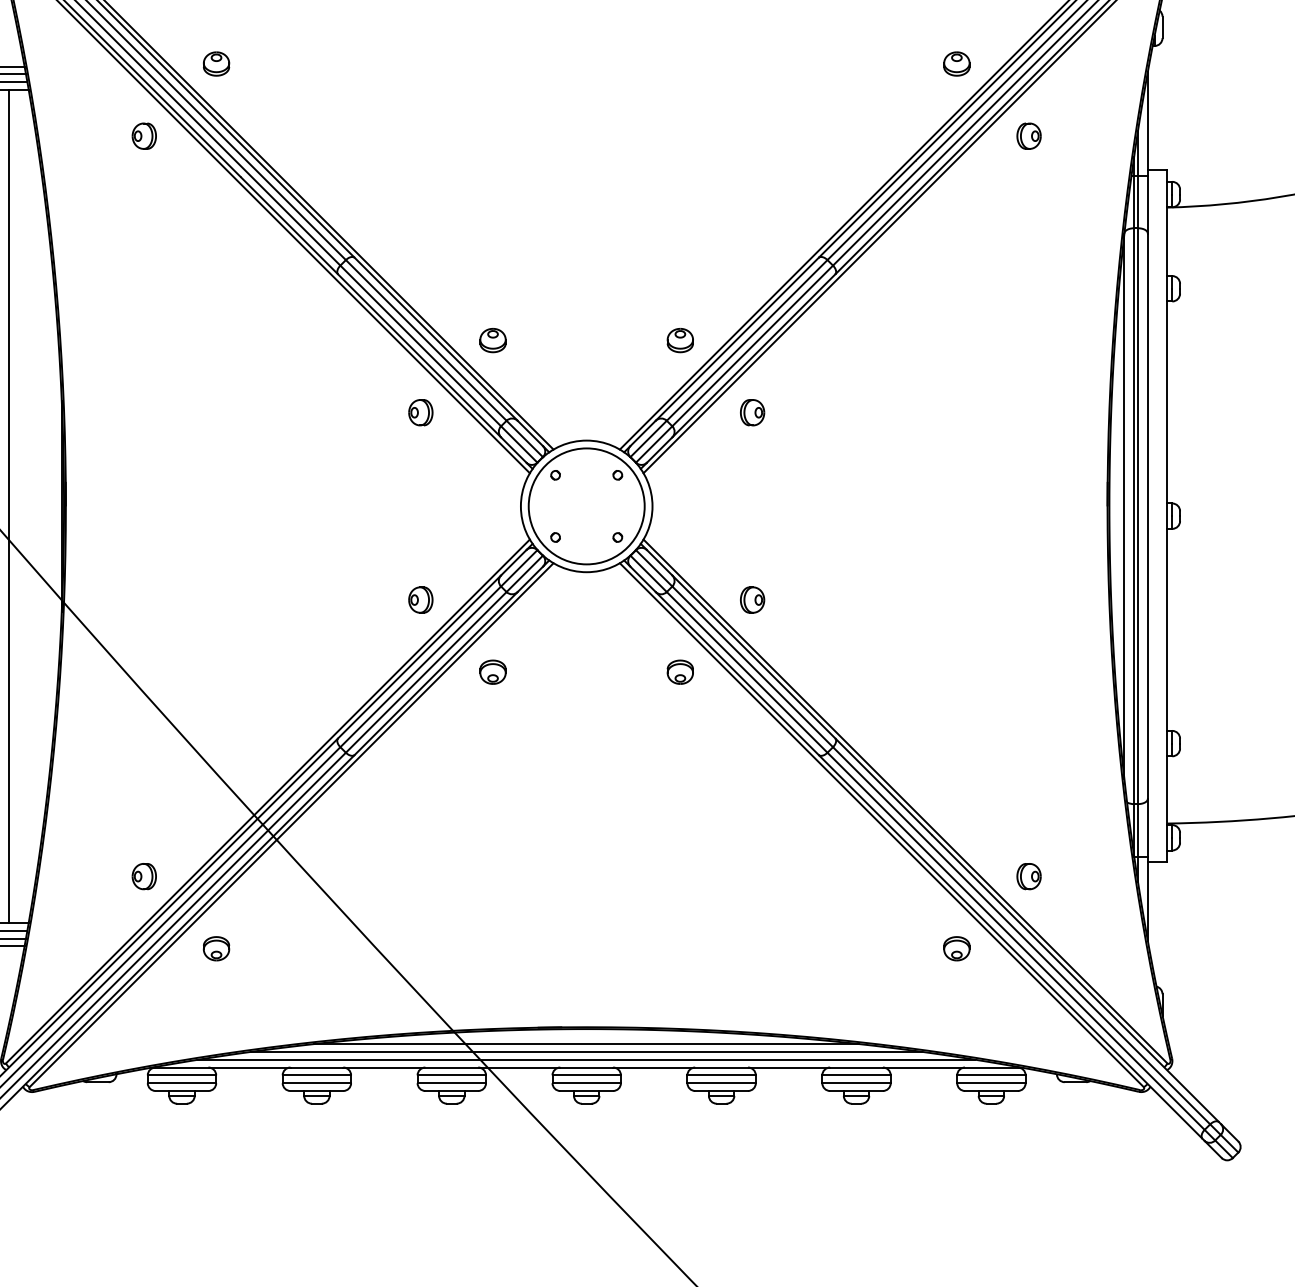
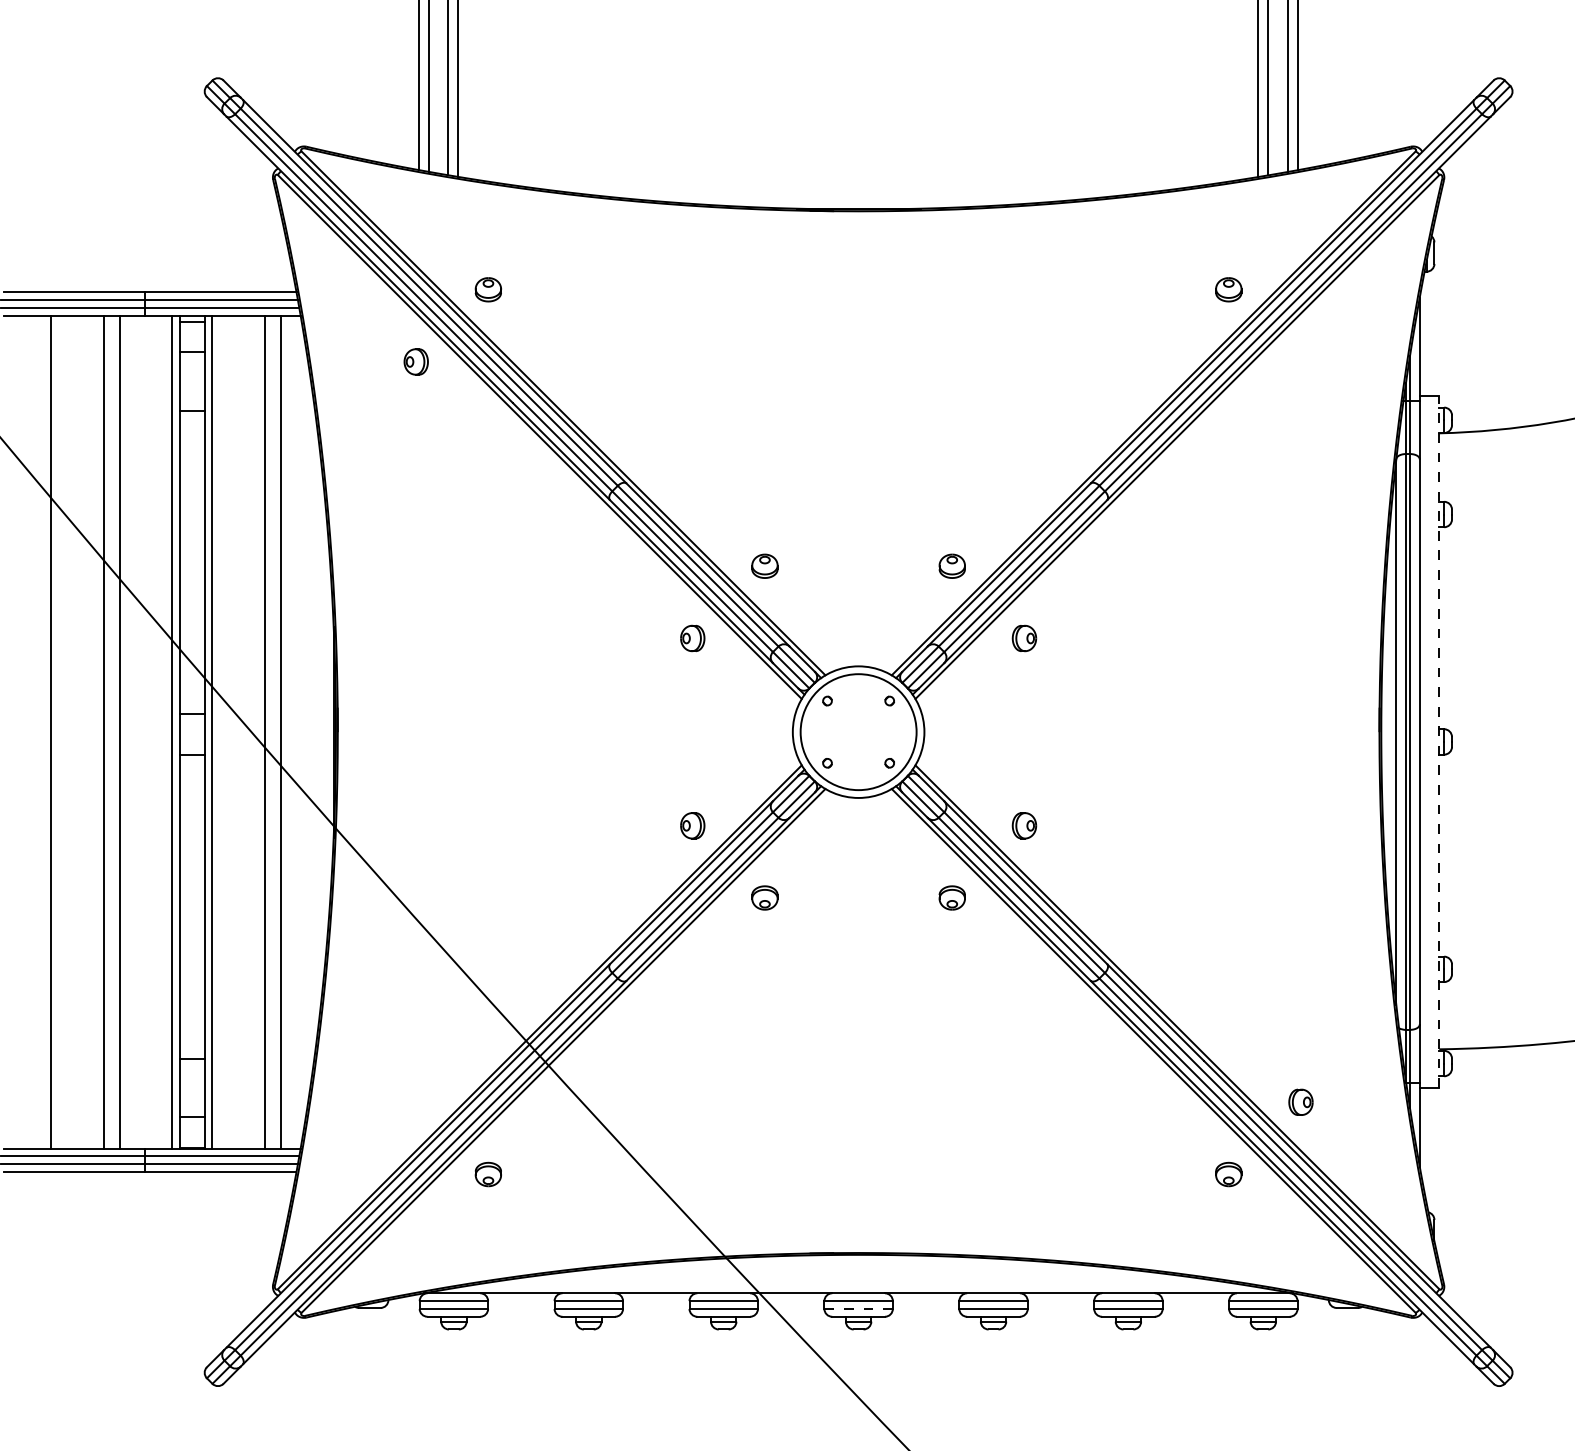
part: (1028, 135) -> (1300, 361), removed
line: (1167, 515) -> (1439, 741), solid -> dashed
part: (143, 875) -> (415, 1101), removed
line: (586, 1043) -> (858, 1269), removed
line: (586, 1051) -> (858, 1277), removed
line: (586, 1059) -> (858, 1285), removed
line: (587, 1082) -> (859, 1308), solid -> dashed

